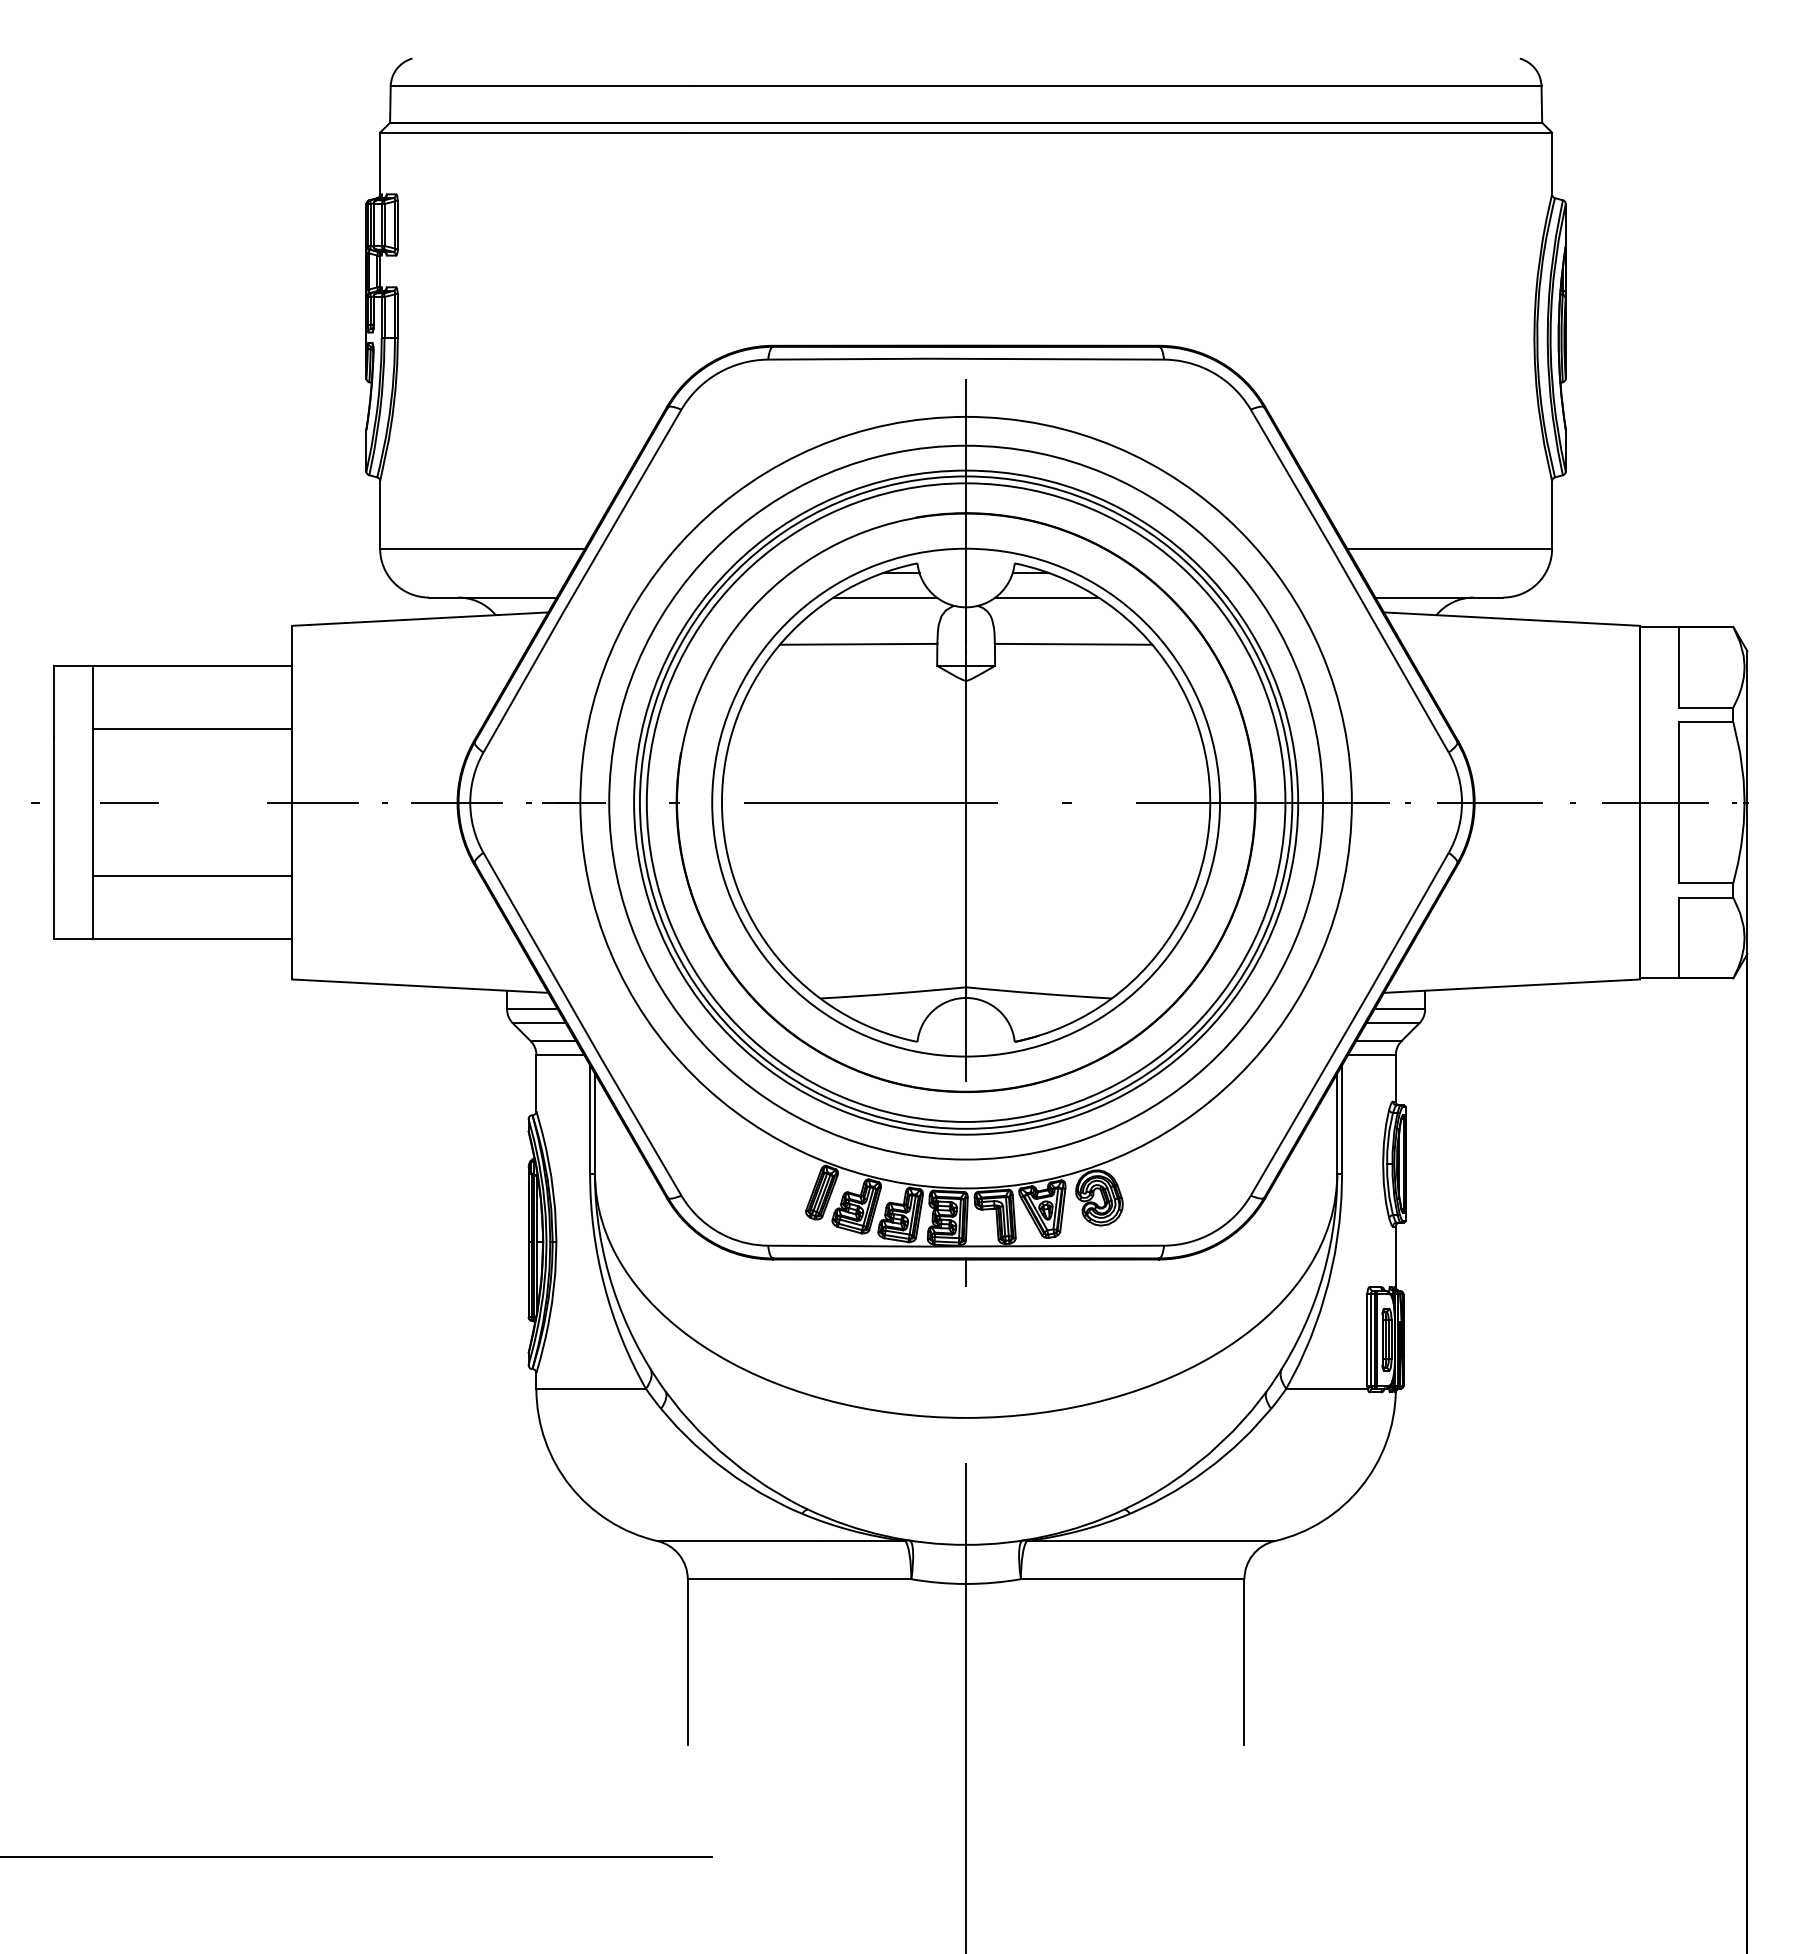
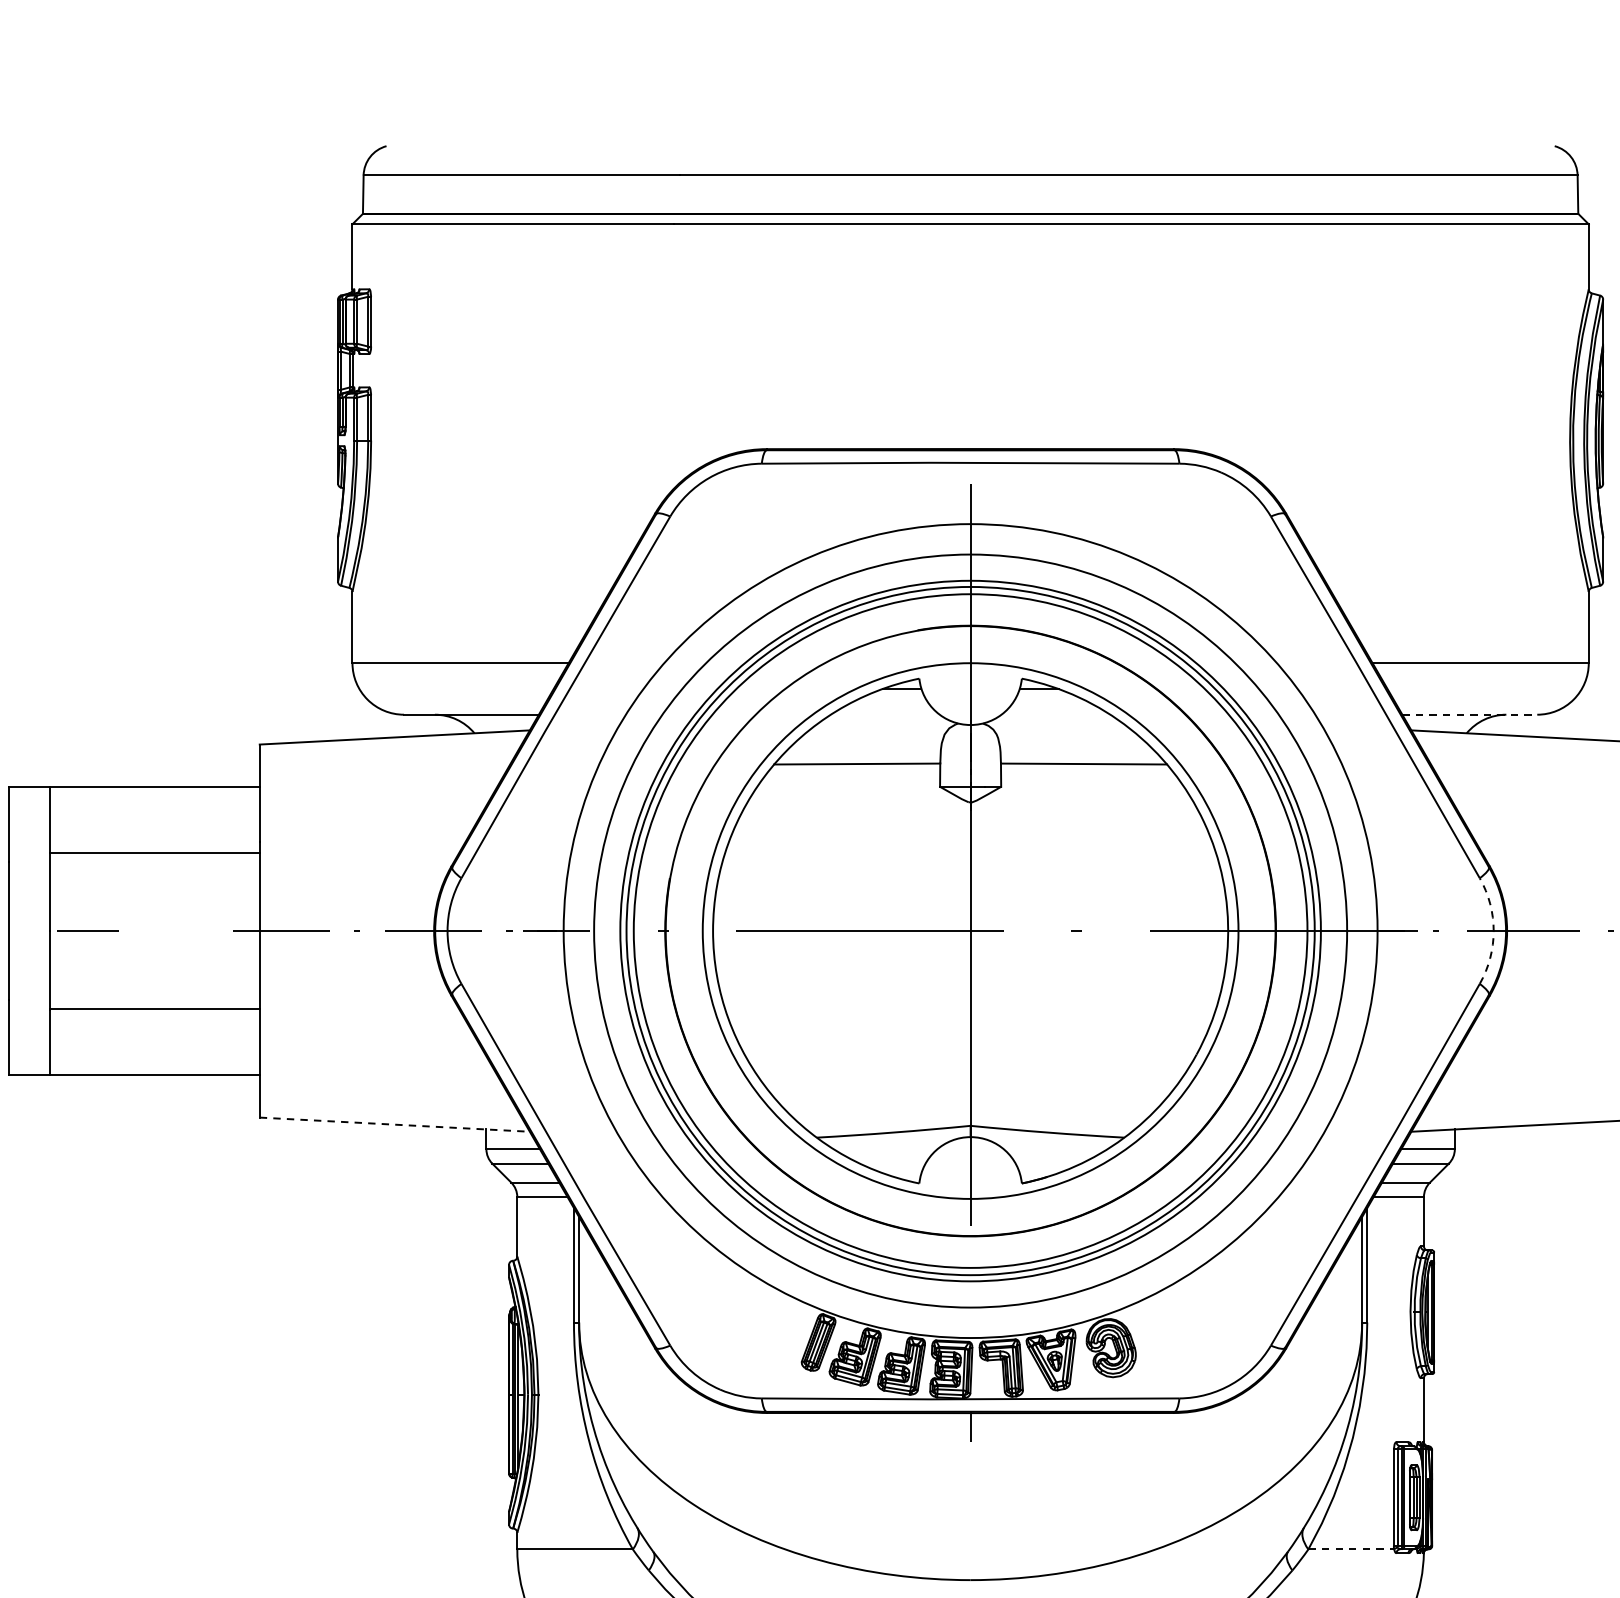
line: (884, 597) -> (884, 714), removed
line: (1046, 597) -> (1055, 714), removed
line: (1439, 597) -> (1469, 714), solid -> dashed
arc: (1461, 802) -> (1493, 930), solid -> dashed
line: (420, 986) -> (395, 1125), solid -> dashed
line: (1326, 1388) -> (1350, 1549), solid -> dashed

